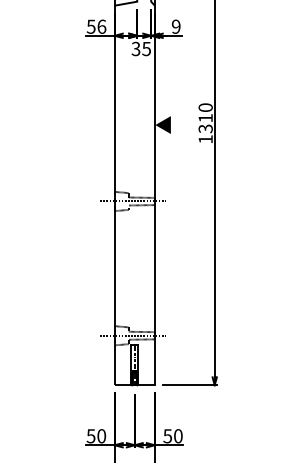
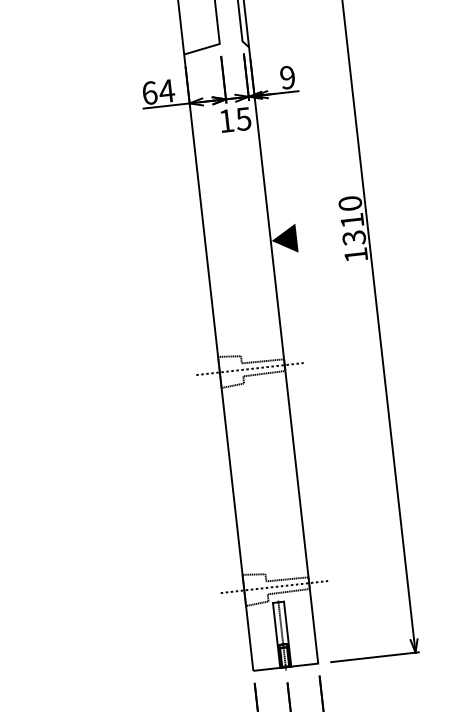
text: (96, 26) -> (158, 91), 56 -> 64
text: (135, 48) -> (225, 120), 35 -> 15

